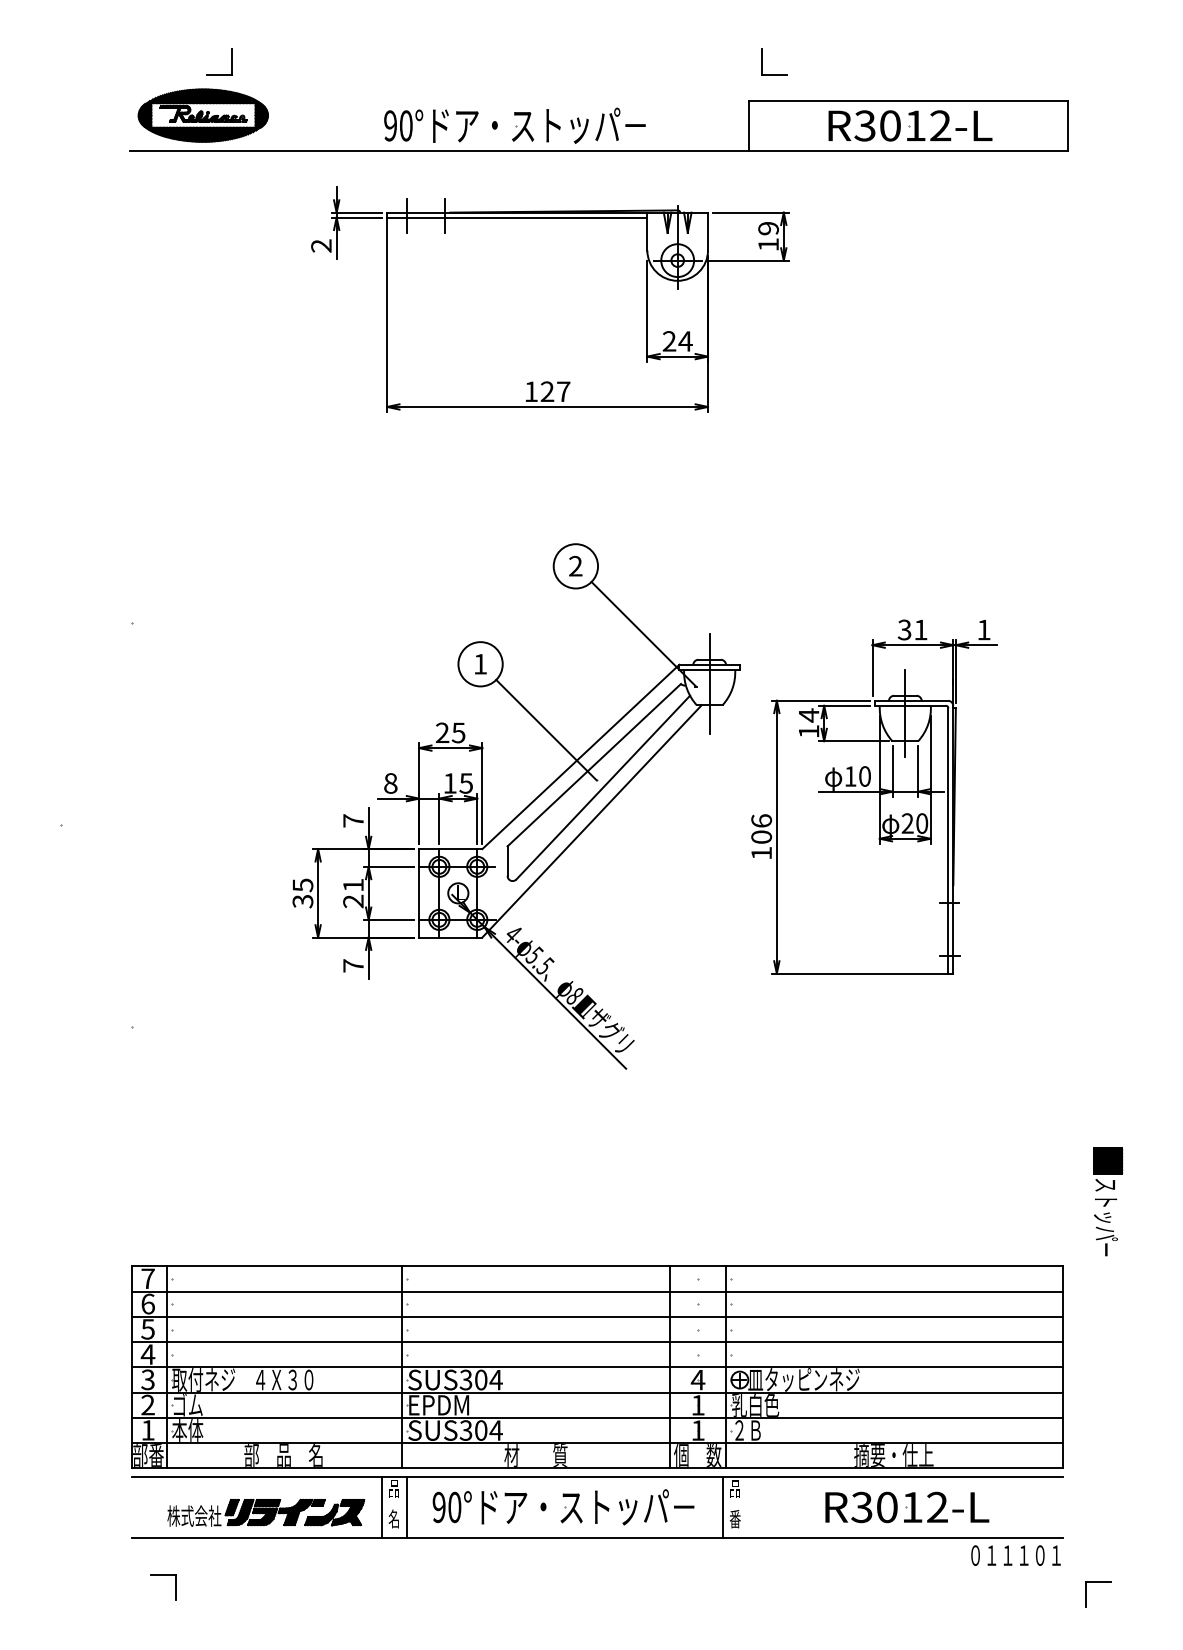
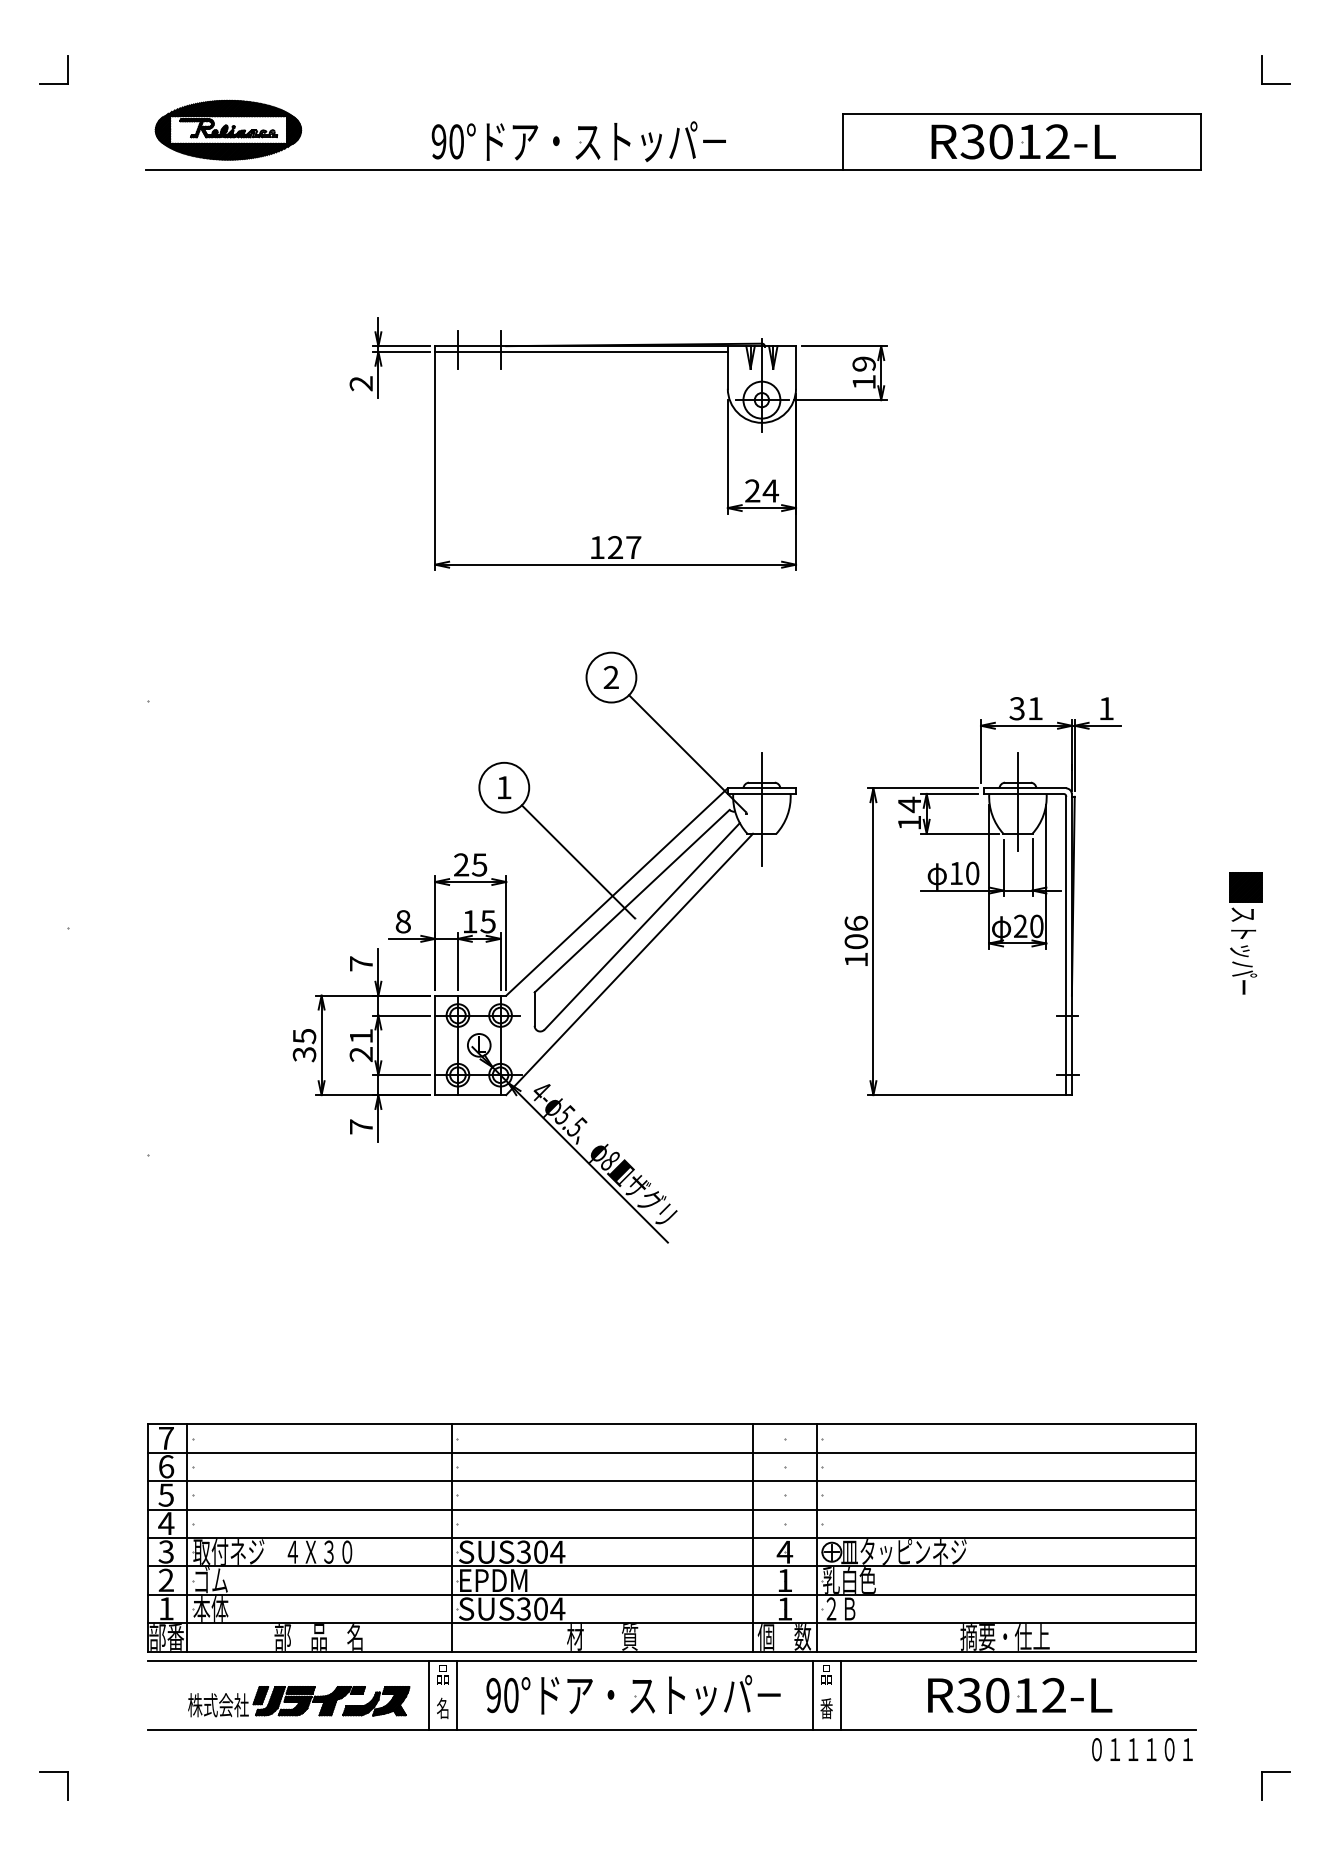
part: (231, 61) -> (67, 69), moved
part: (762, 61) -> (1262, 69), moved
part: (550, 299) -> (618, 443), moved
part: (521, 811) -> (550, 953), moved
part: (1108, 1201) -> (1246, 933), moved
line: (748, 1507) -> (841, 1695), added
part: (163, 1575) -> (54, 1772), moved
part: (1098, 1582) -> (1275, 1772), moved

